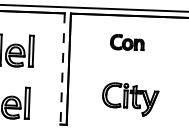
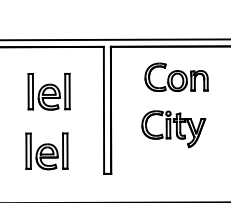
part: (127, 41) -> (176, 76), size x1.67
line: (62, 69) -> (103, 110), dashed -> solid
part: (130, 99) -> (173, 129), moved

